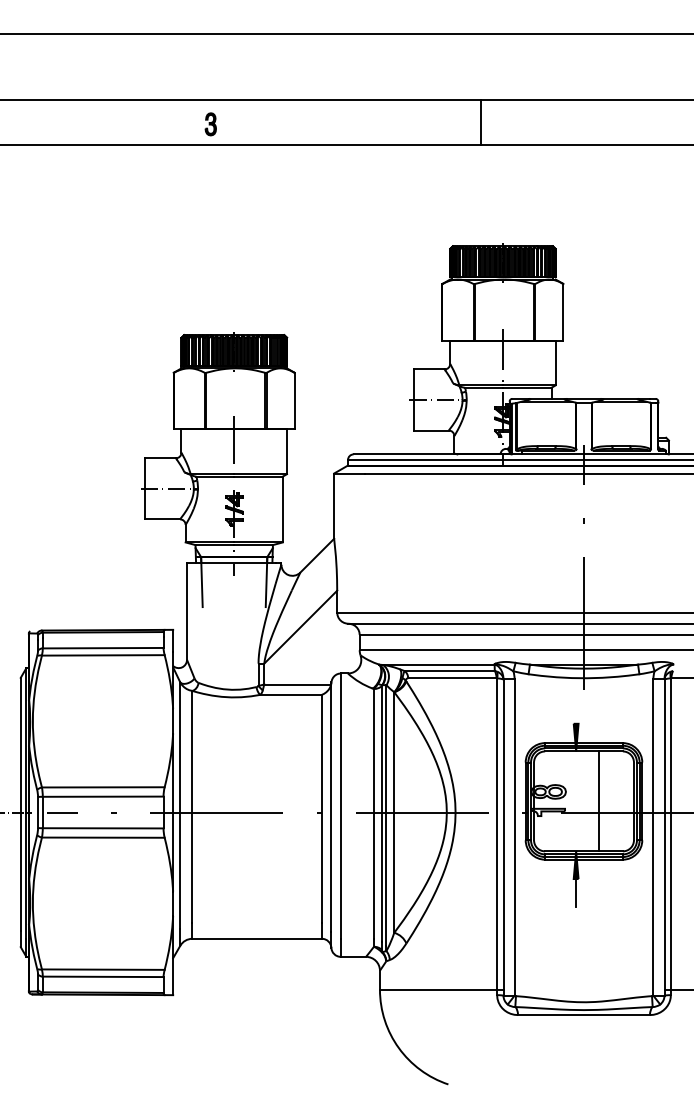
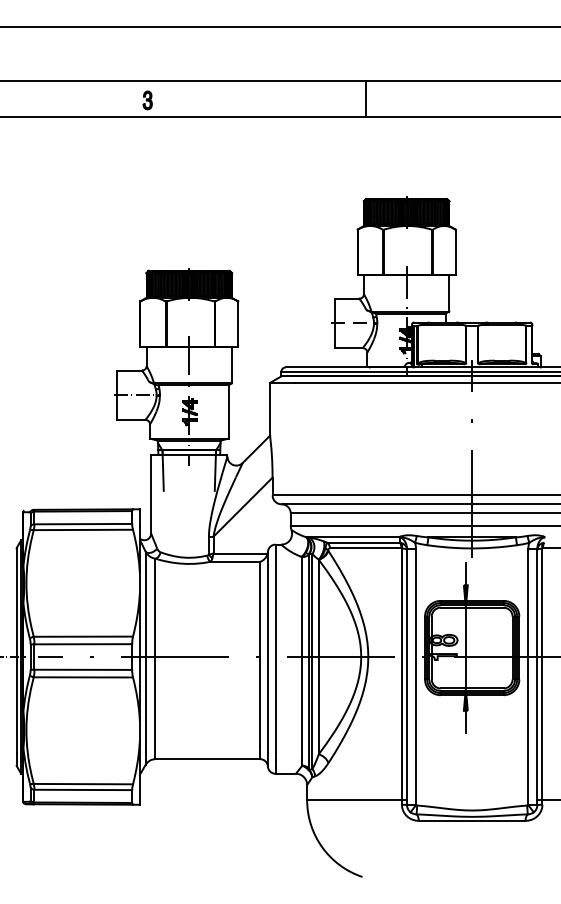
line: (481, 122) -> (366, 98), moved
part: (210, 124) -> (147, 100), moved
line: (576, 709) -> (466, 573), added
line: (599, 801) -> (466, 648), moved

